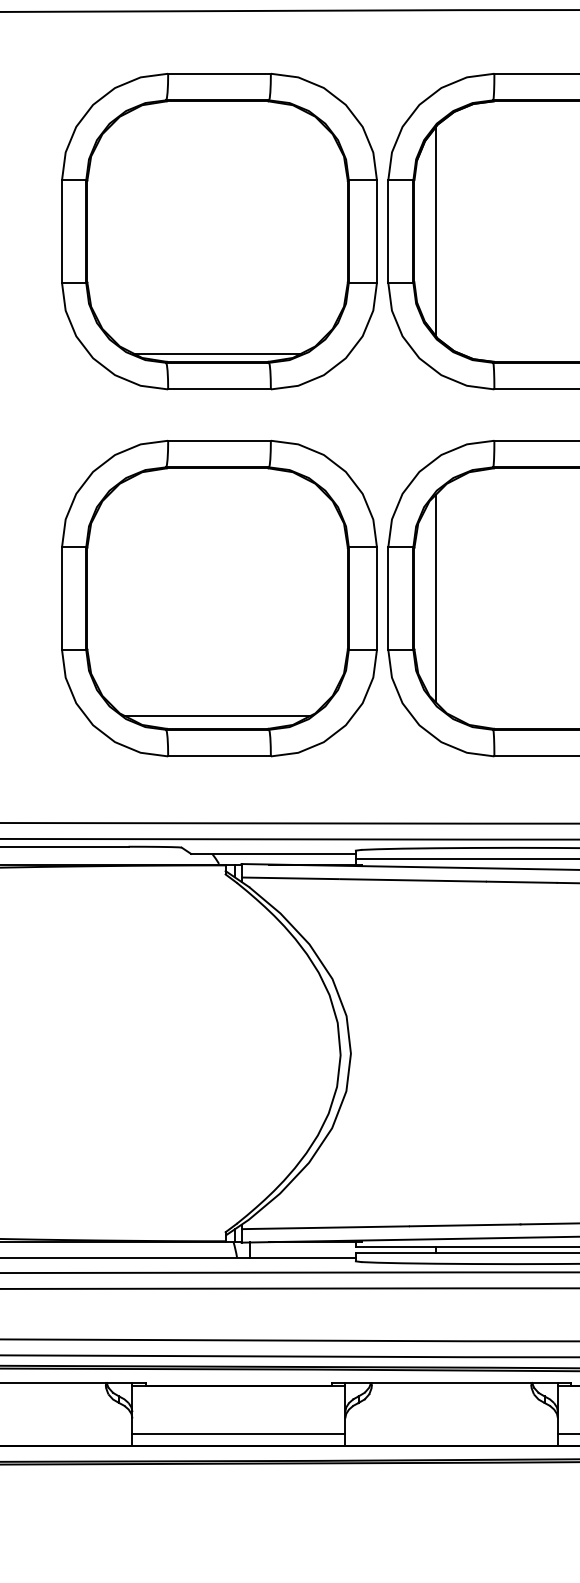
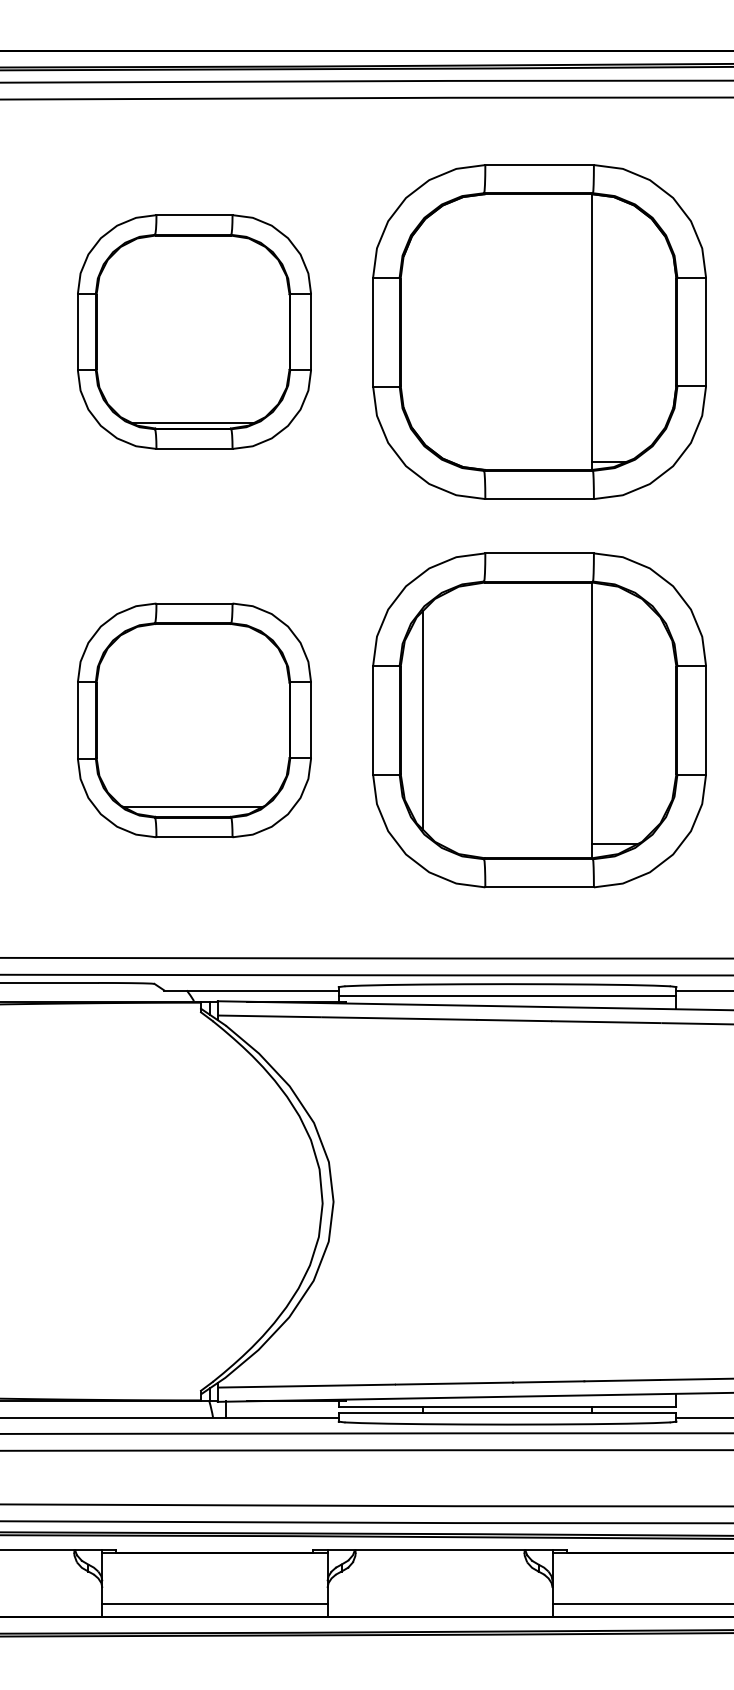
part: (219, 231) -> (194, 331), size x0.7
line: (435, 231) -> (423, 331), removed
part: (219, 598) -> (194, 720), size x0.7

